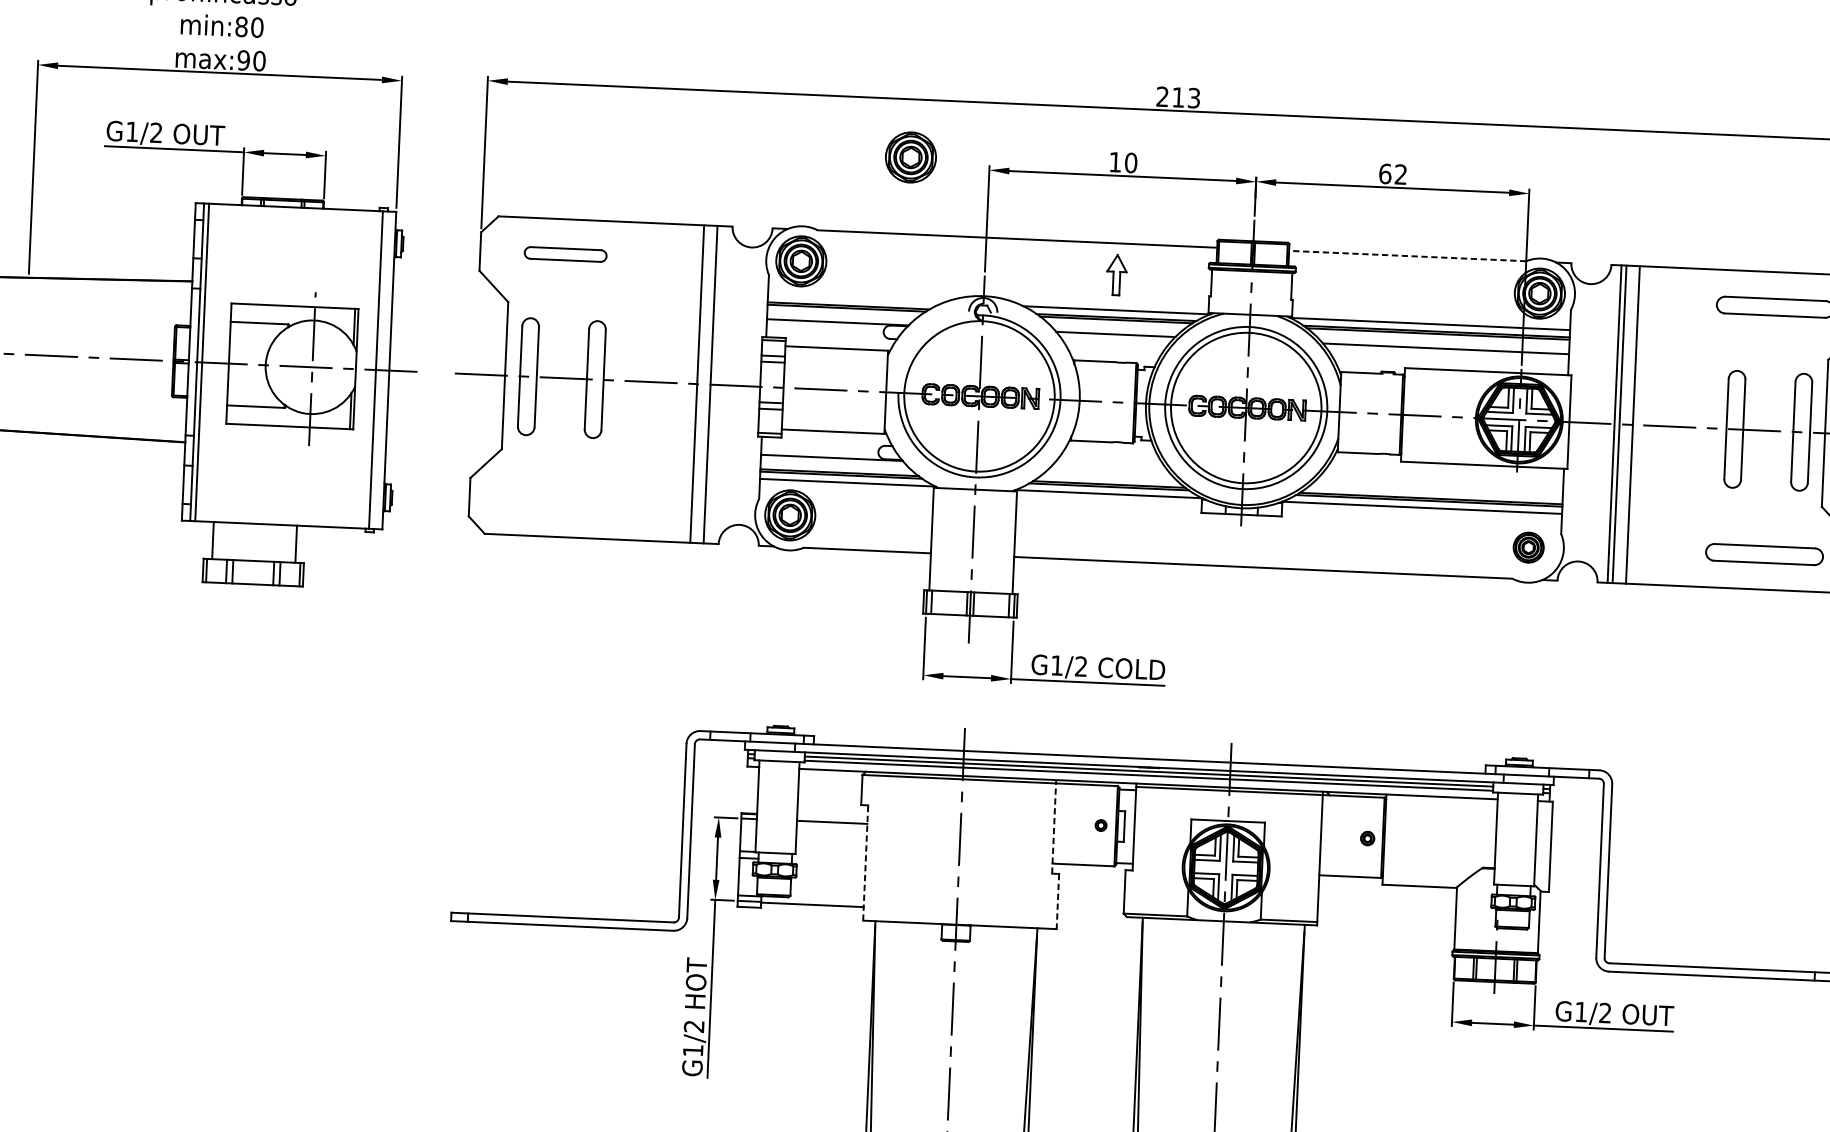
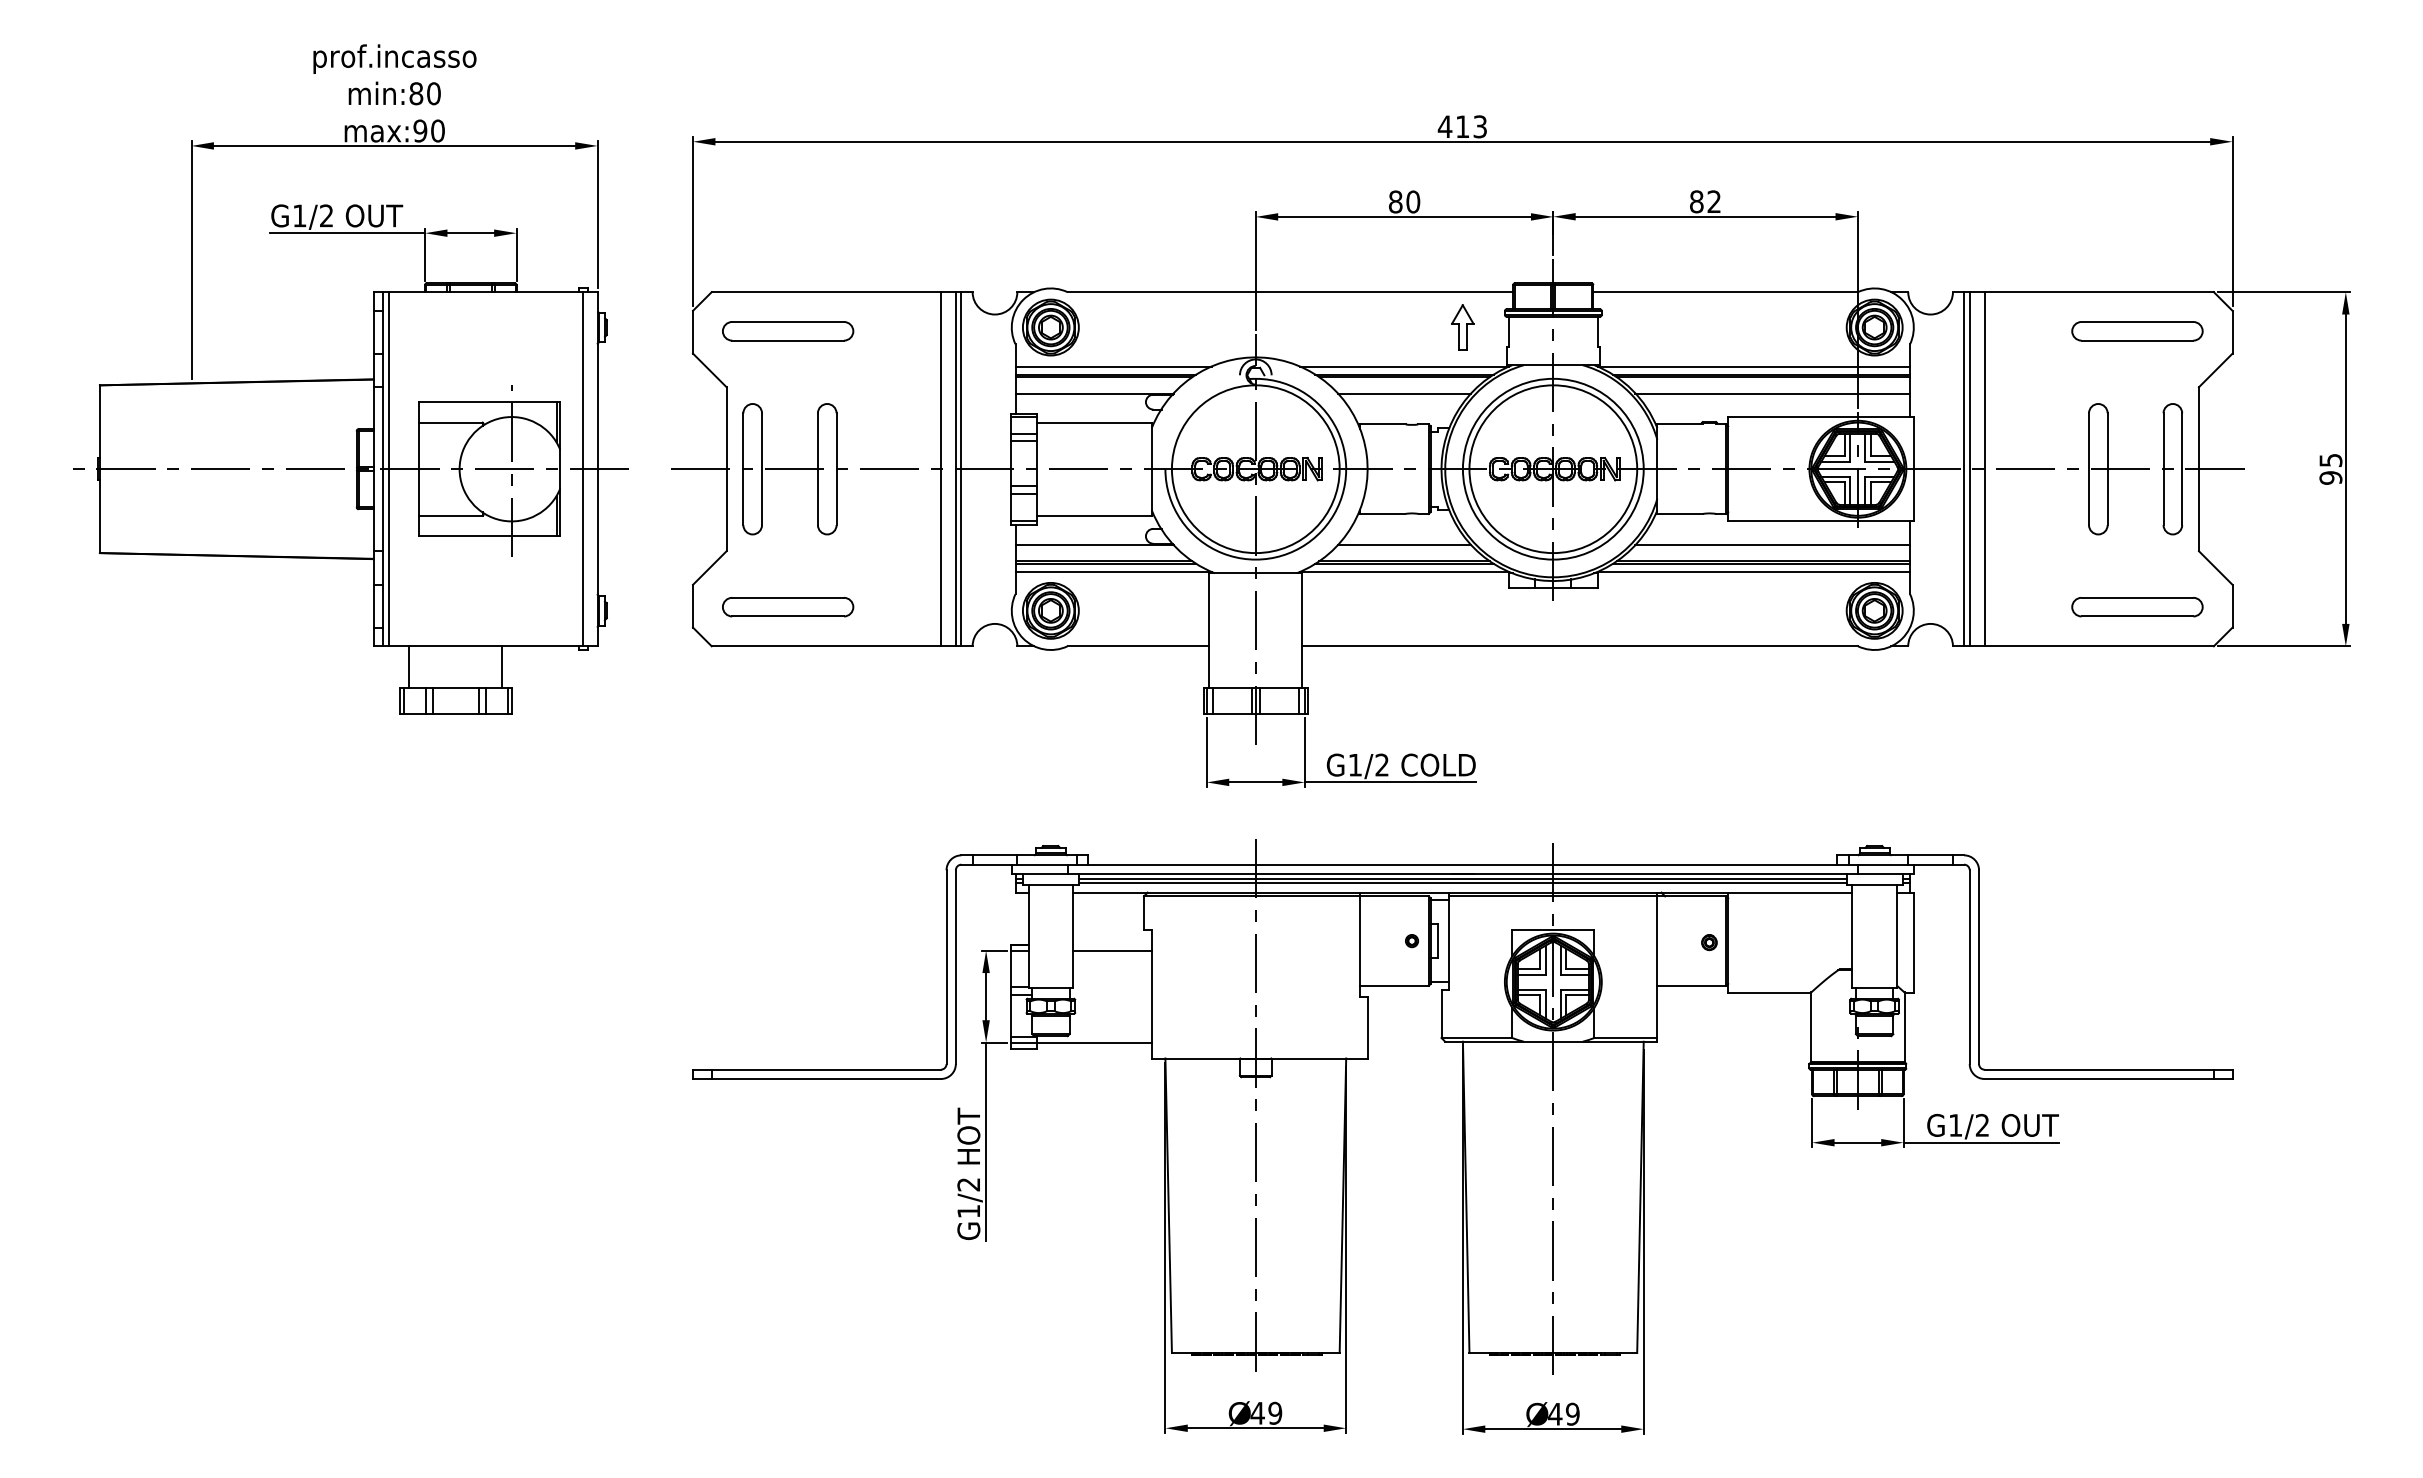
text: (1162, 96) -> (1444, 126), 213 -> 413
part: (910, 157) -> (1167, 206), removed
text: (1115, 161) -> (1395, 201), 10 -> 80
text: (1385, 173) -> (1696, 201), 62 -> 82
part: (565, 254) -> (788, 331), size x1.43
line: (1407, 256) -> (1725, 292), dashed -> solid
part: (1116, 275) -> (1462, 327), moved
line: (855, 298) -> (1113, 366), added
line: (715, 385) -> (961, 469), added
line: (1109, 469) -> (1404, 544), added
line: (1439, 484) -> (1772, 544), added
part: (555, 502) -> (788, 607), added
part: (1528, 547) -> (1874, 610), size x1.67
line: (1053, 826) -> (1359, 944), dashed -> solid
line: (865, 862) -> (1151, 993), dashed -> solid
line: (1057, 901) -> (1367, 1027), dashed -> solid

